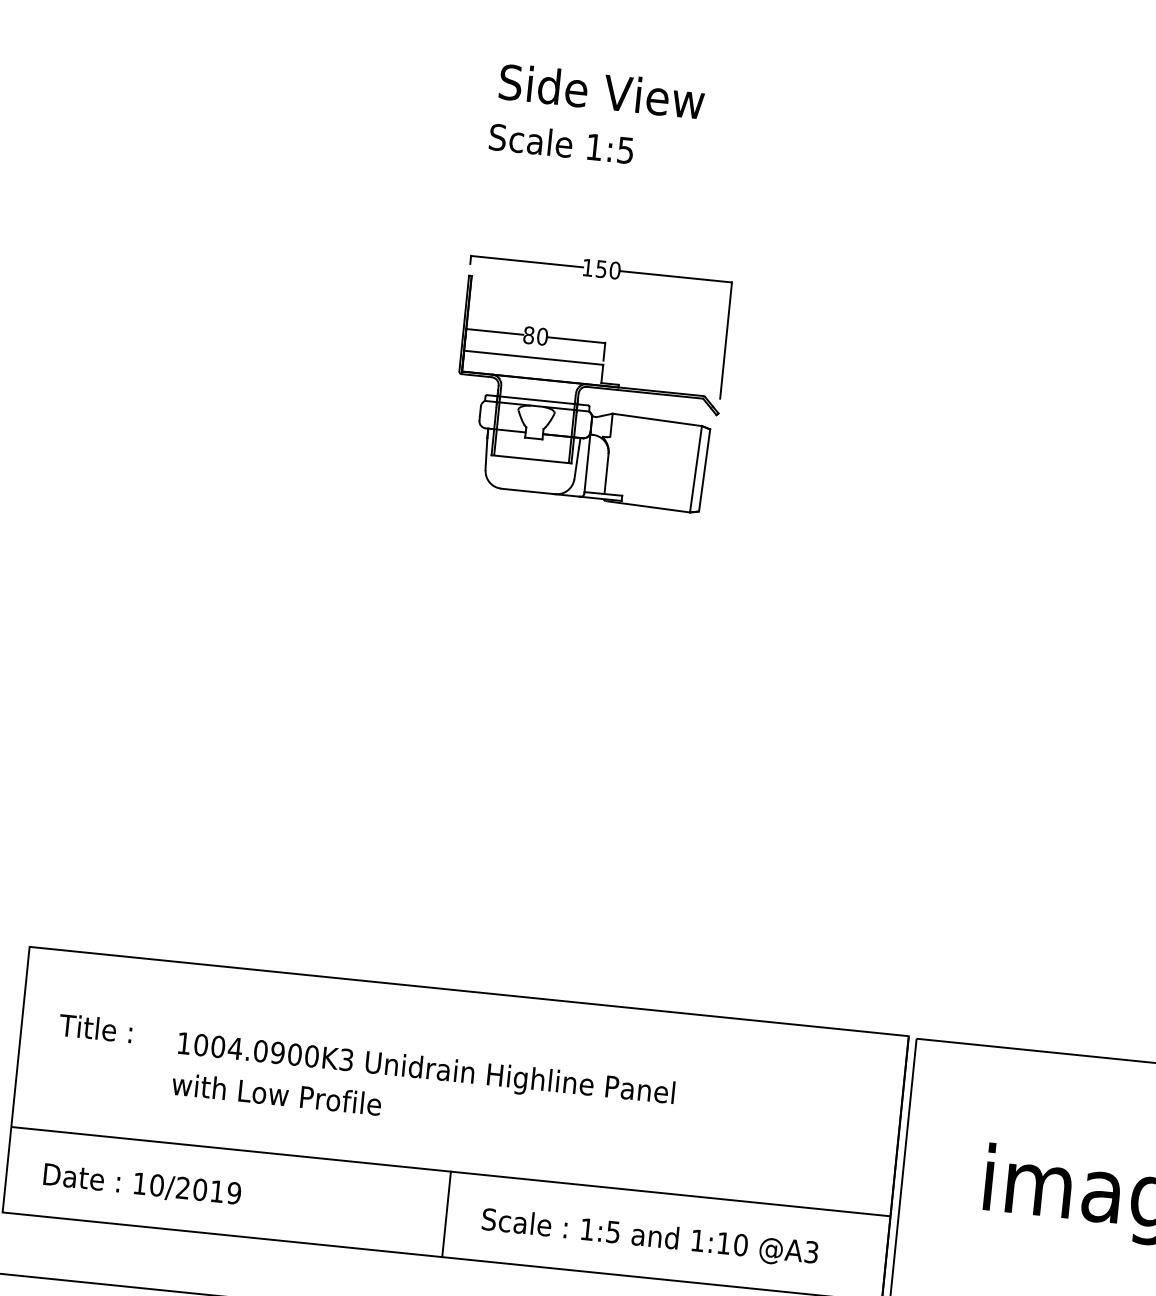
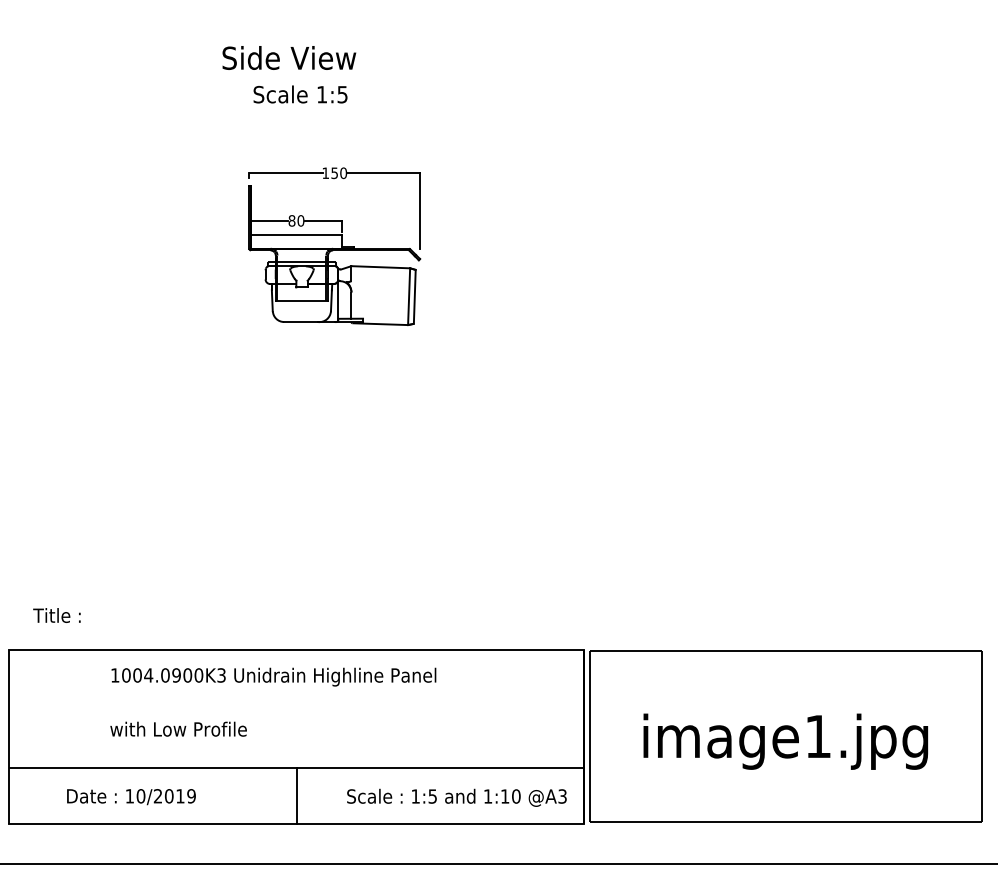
text: (602, 90) -> (289, 57), moved
text: (95, 1028) -> (56, 615), moved
text: (425, 1069) -> (273, 676), moved
text: (142, 1185) -> (131, 797), moved
text: (649, 1237) -> (456, 797), moved

